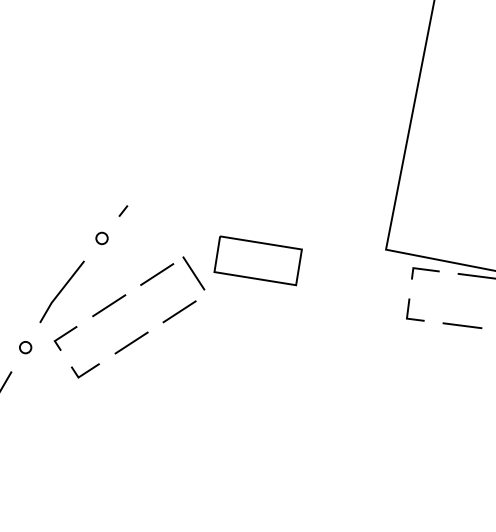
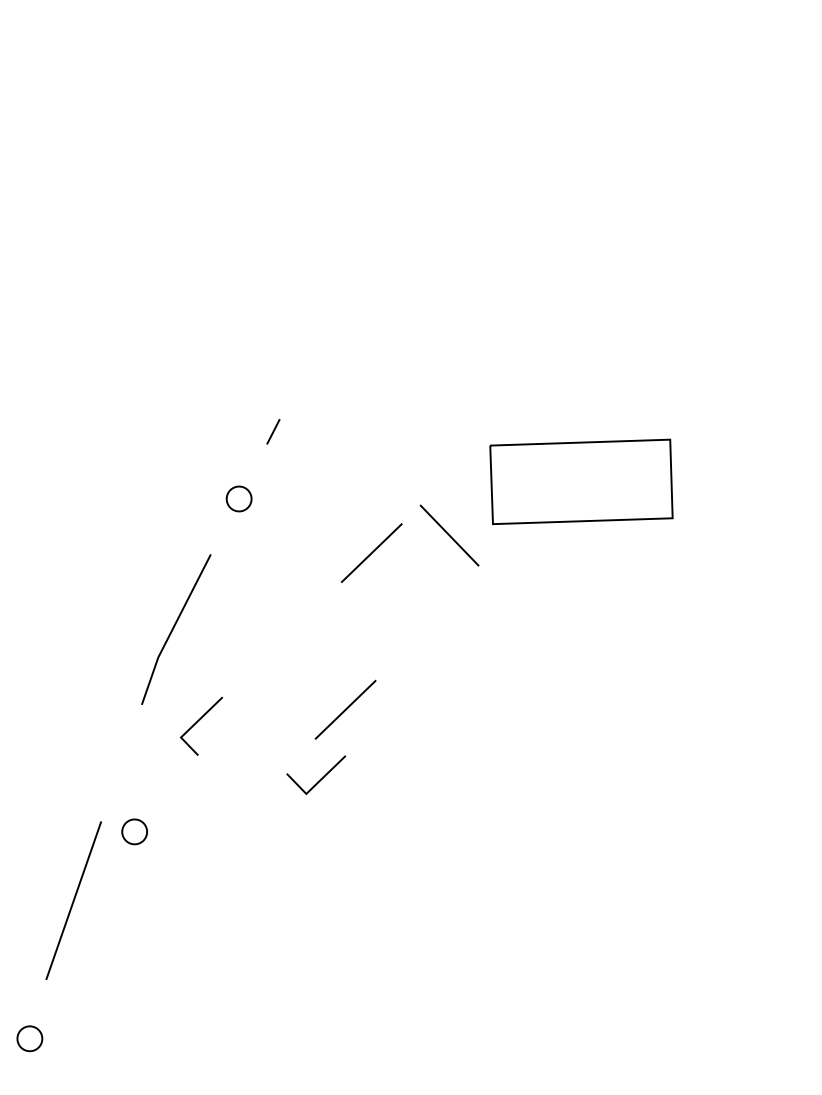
line: (109, 305) -> (282, 638), removed
line: (179, 311) -> (434, 622), removed
circle: (25, 347) -> (134, 831), moved
line: (85, 371) -> (318, 778), moved

